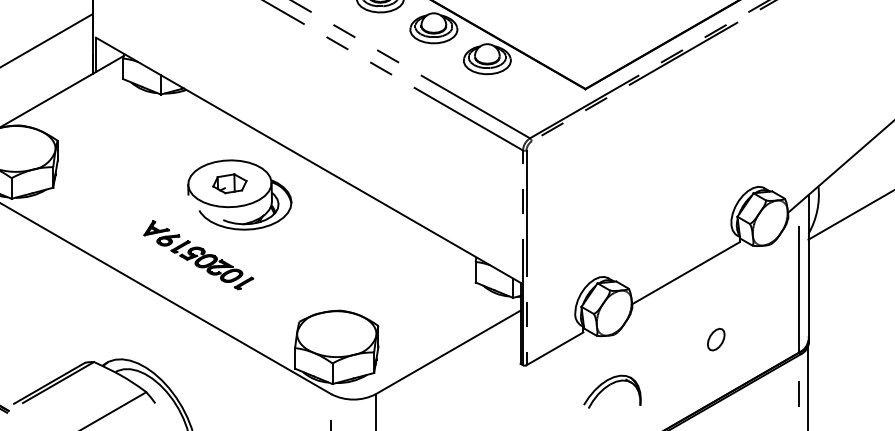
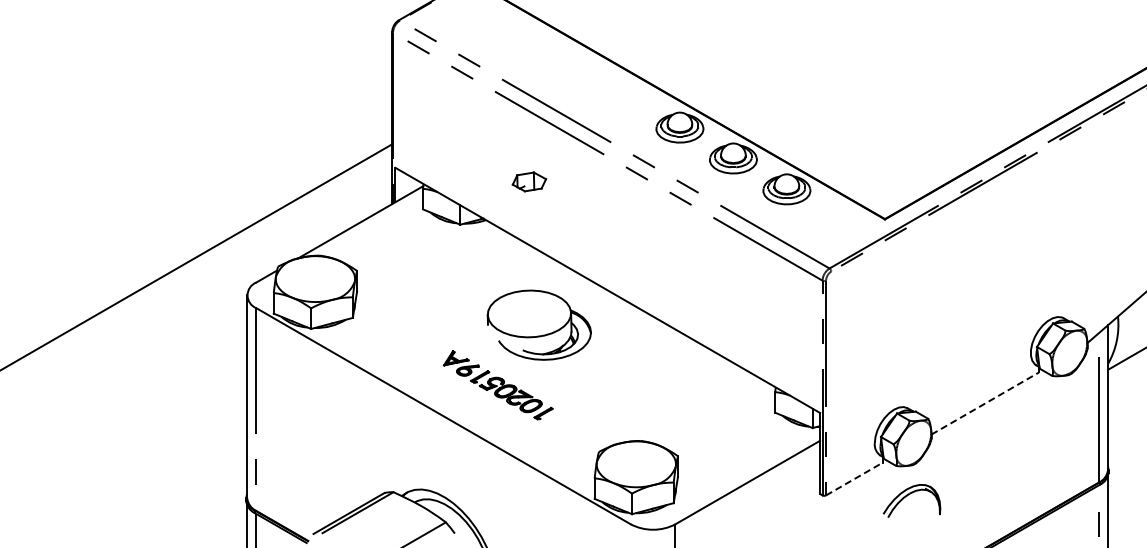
part: (229, 183) -> (529, 181), moved
line: (685, 273) -> (985, 403), solid -> dashed
part: (715, 339) -> (1015, 469), removed
line: (554, 349) -> (854, 479), solid -> dashed
part: (611, 391) -> (911, 500), moved

